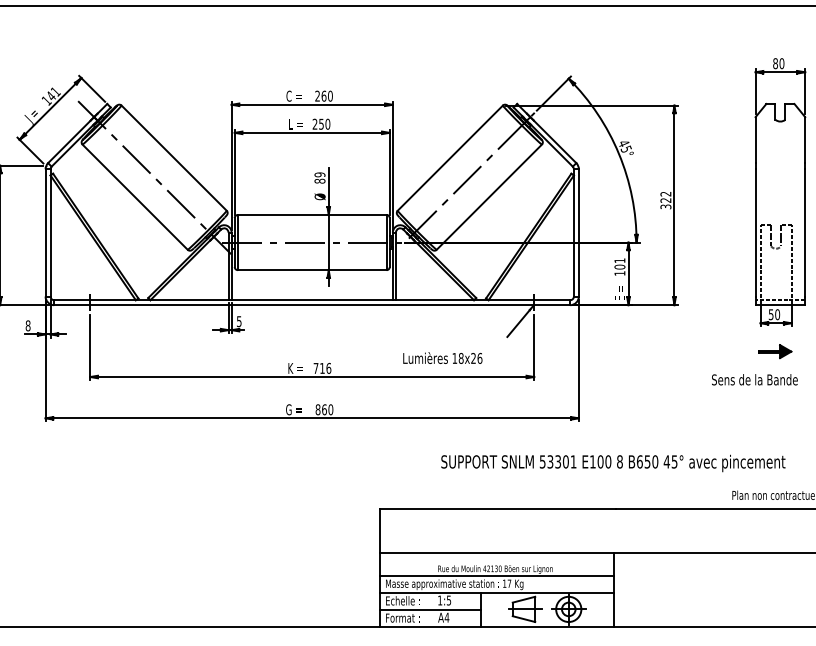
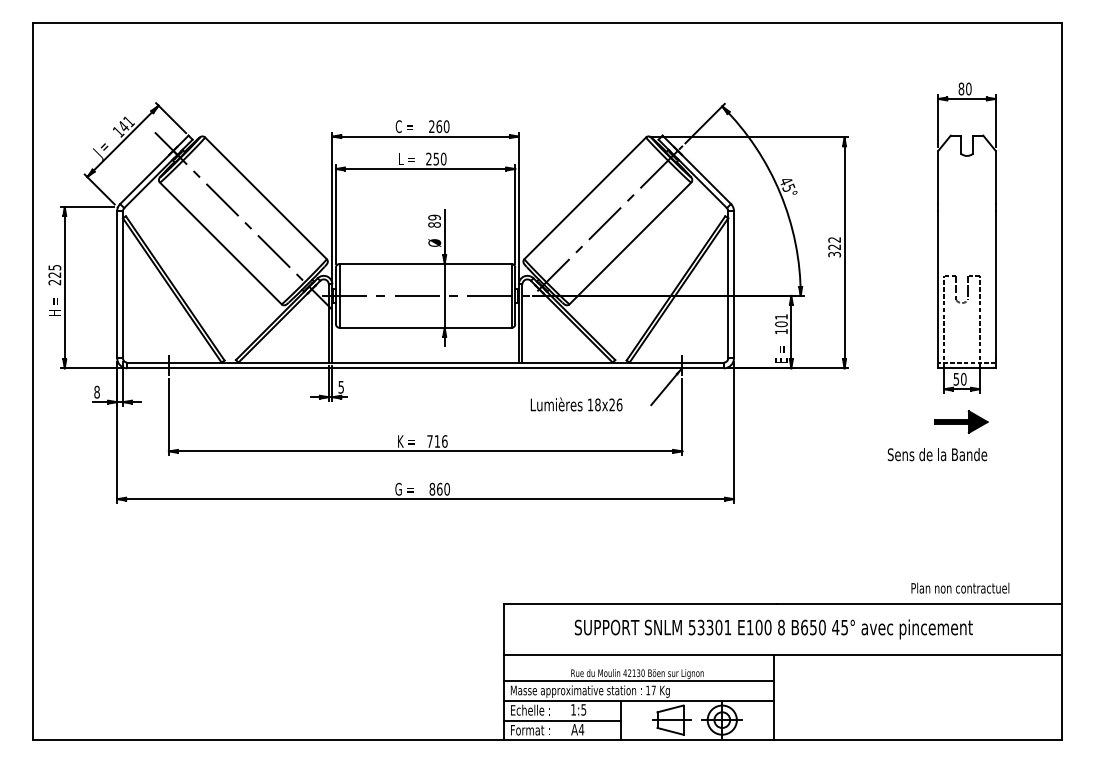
part: (775, 351) -> (961, 421), size x1.43
text: (442, 358) -> (576, 404), moved
text: (613, 463) -> (773, 629), moved

